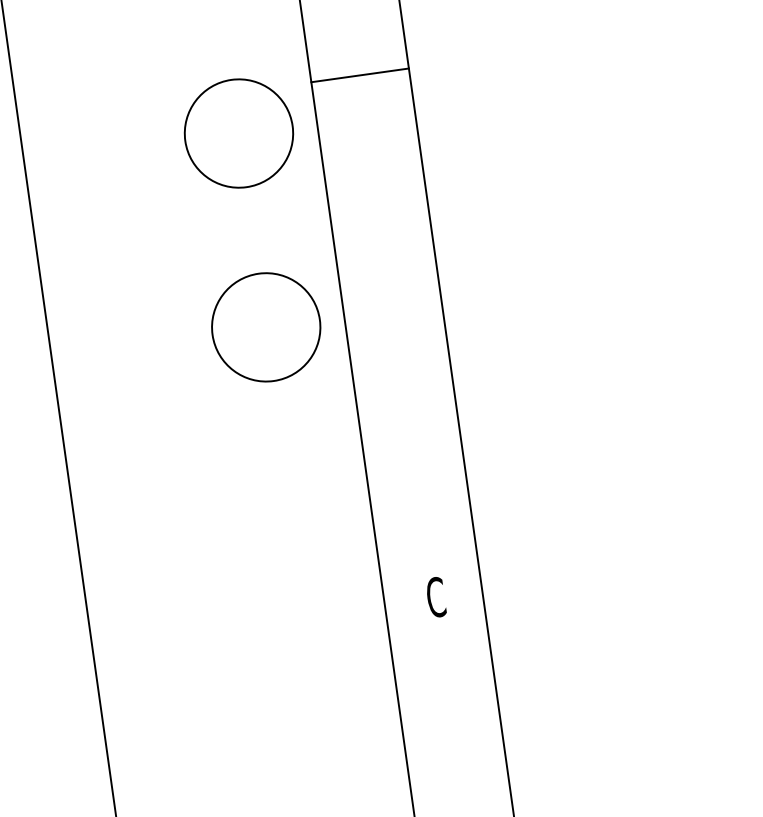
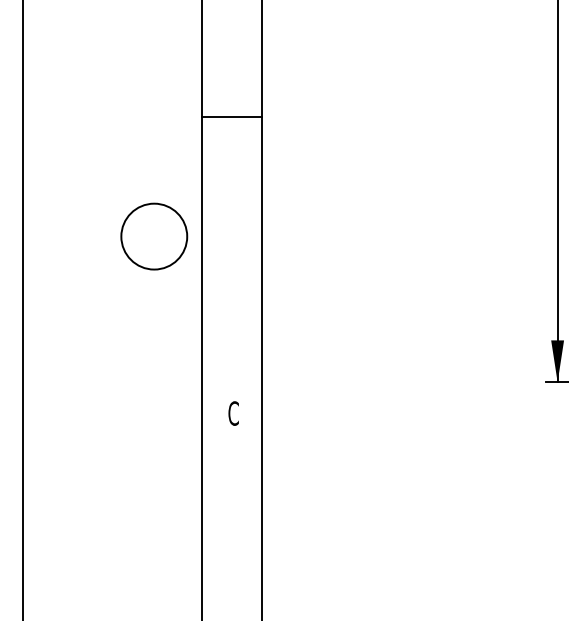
line: (360, 74) -> (232, 116), moved
circle: (239, 133) -> (154, 117), removed

